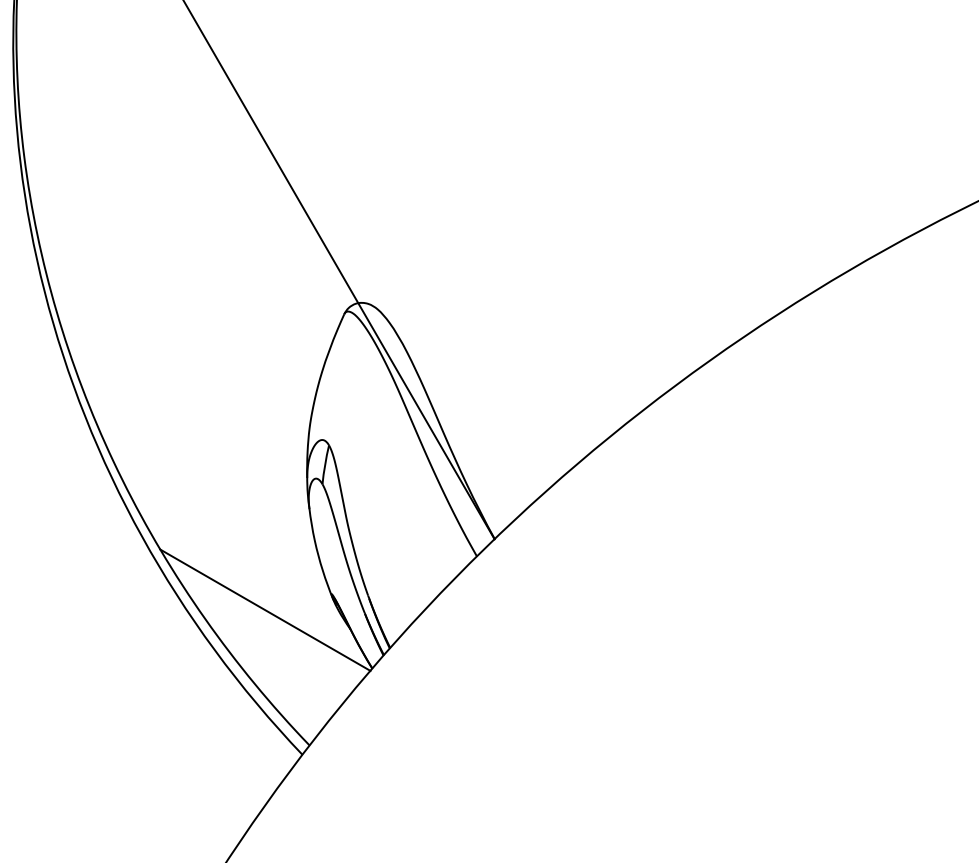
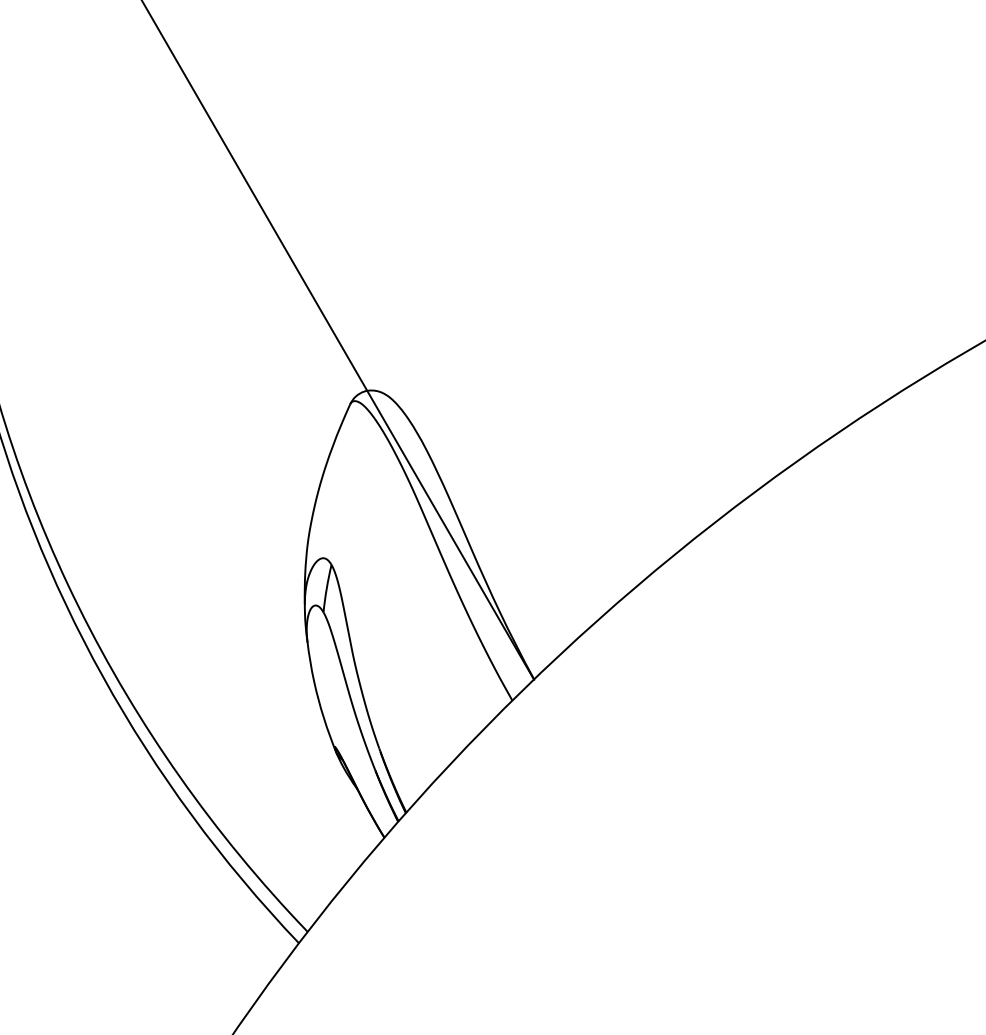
line: (265, 609) -> (253, 765), removed

